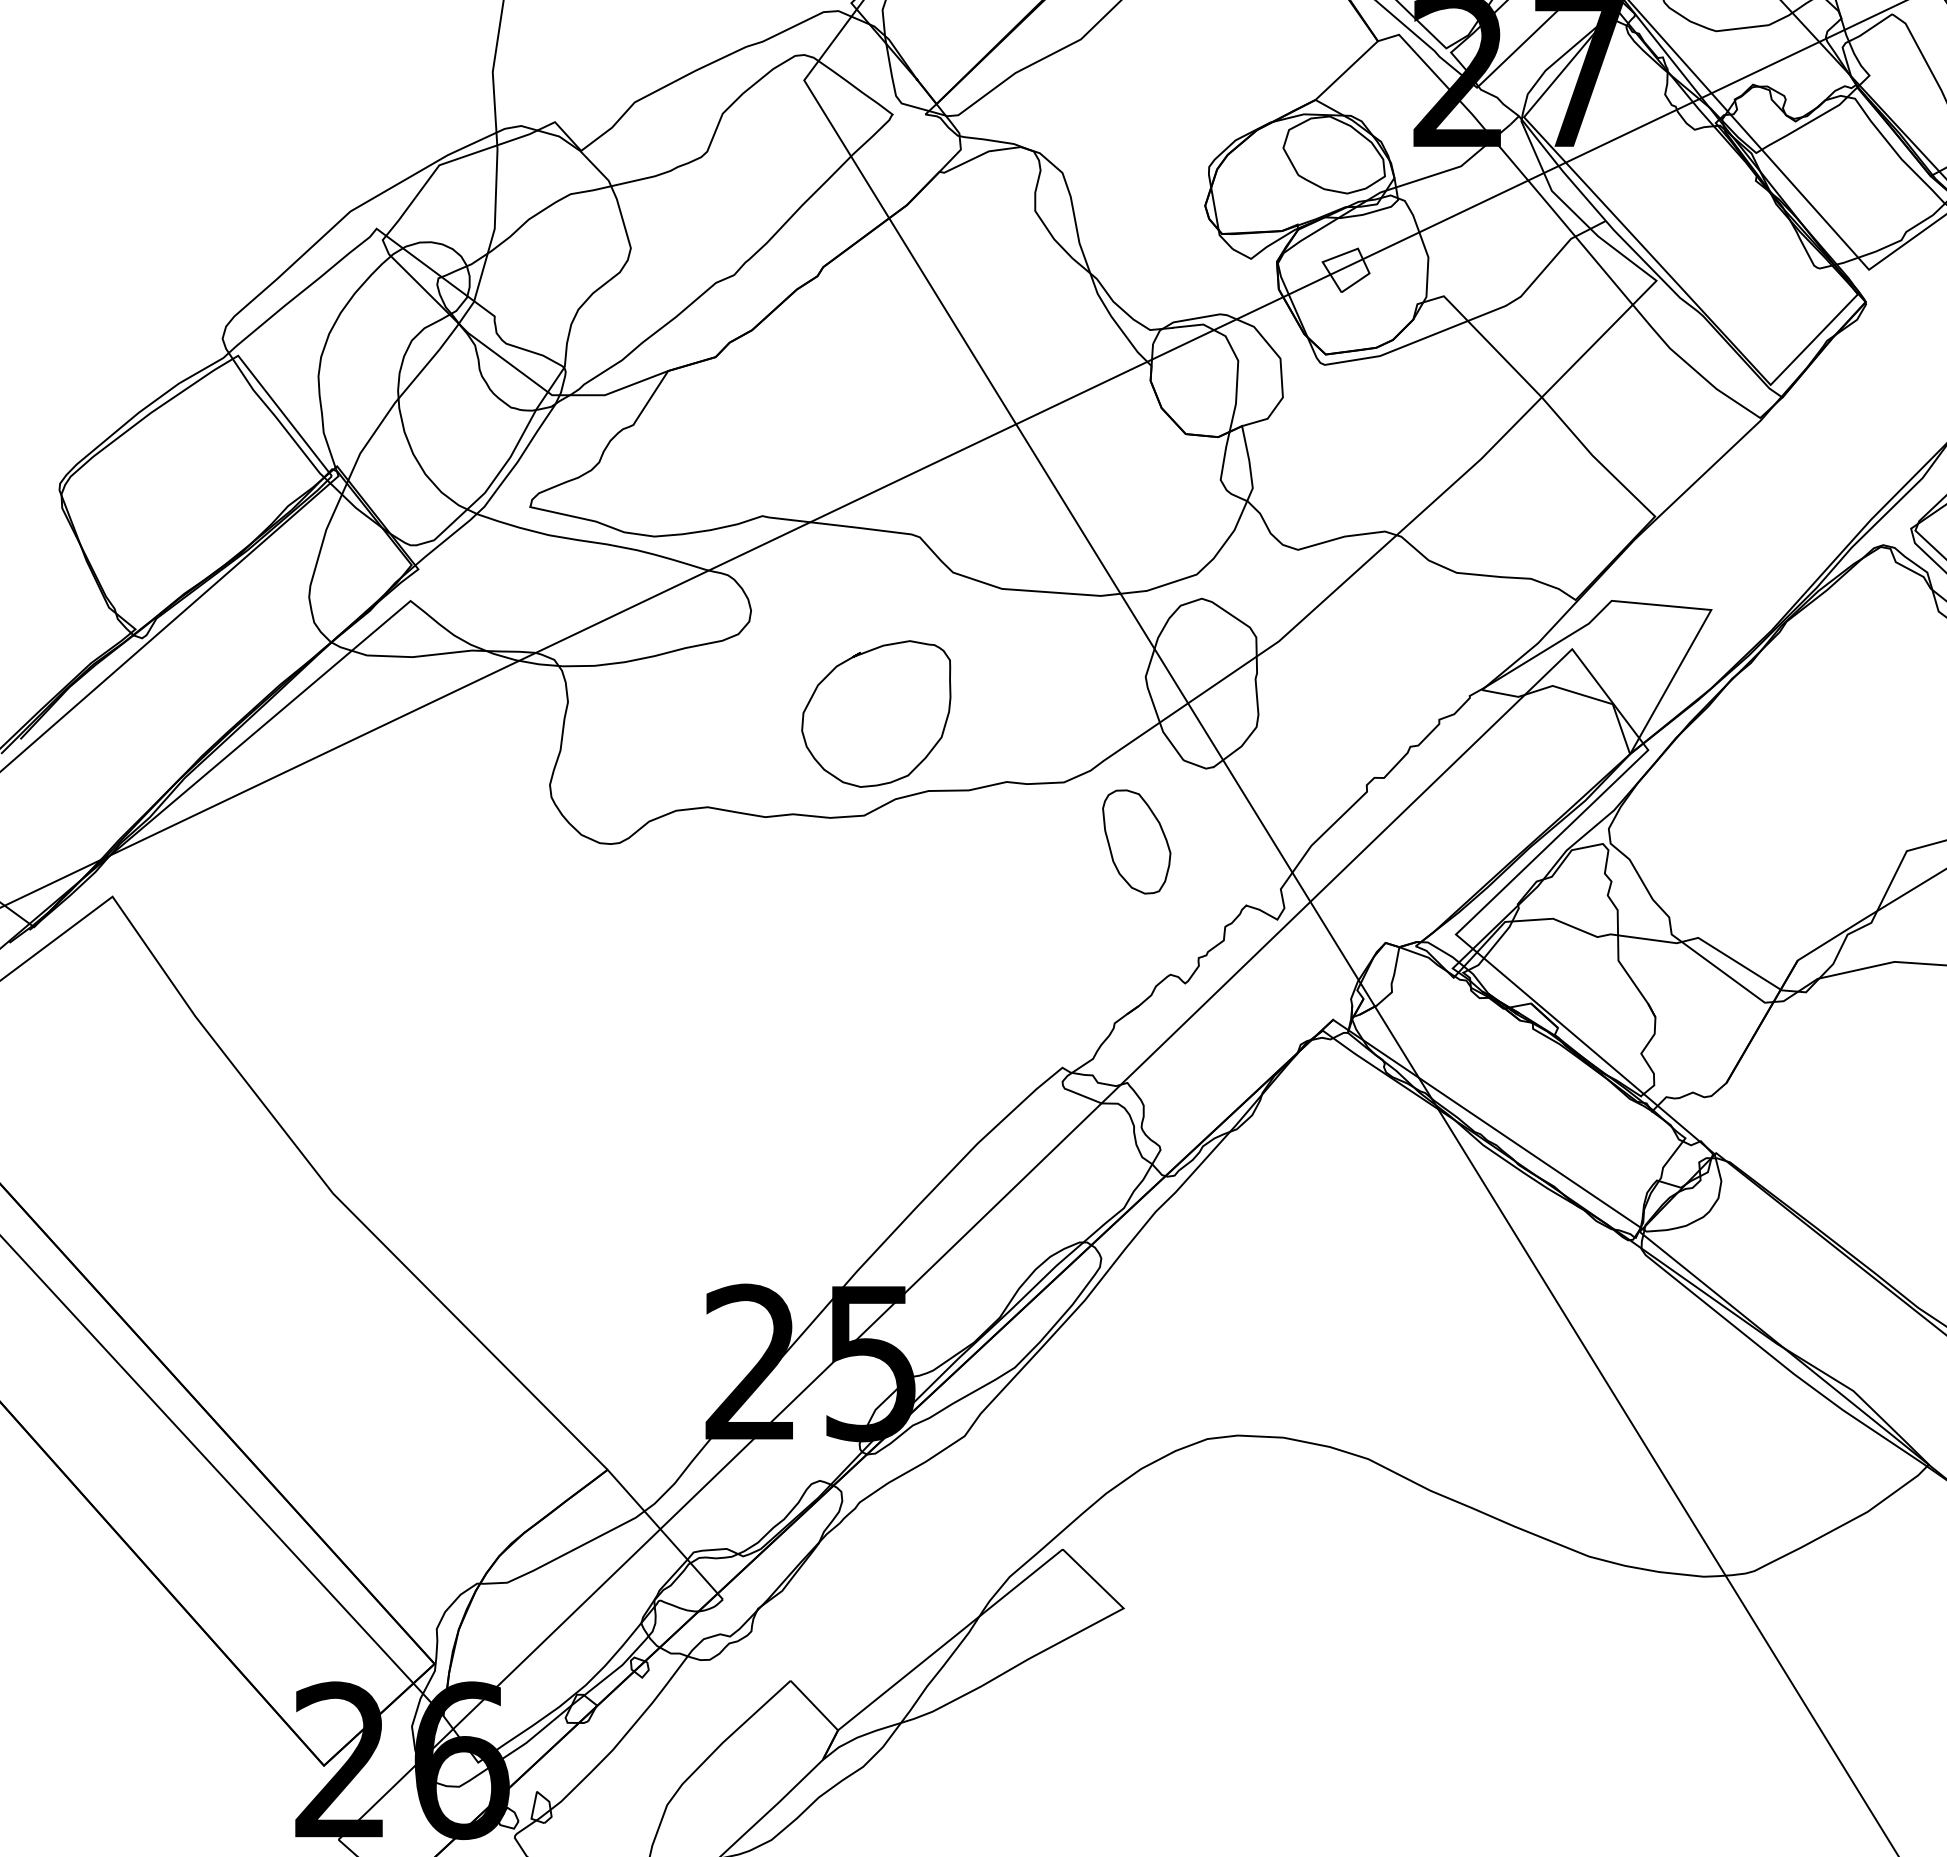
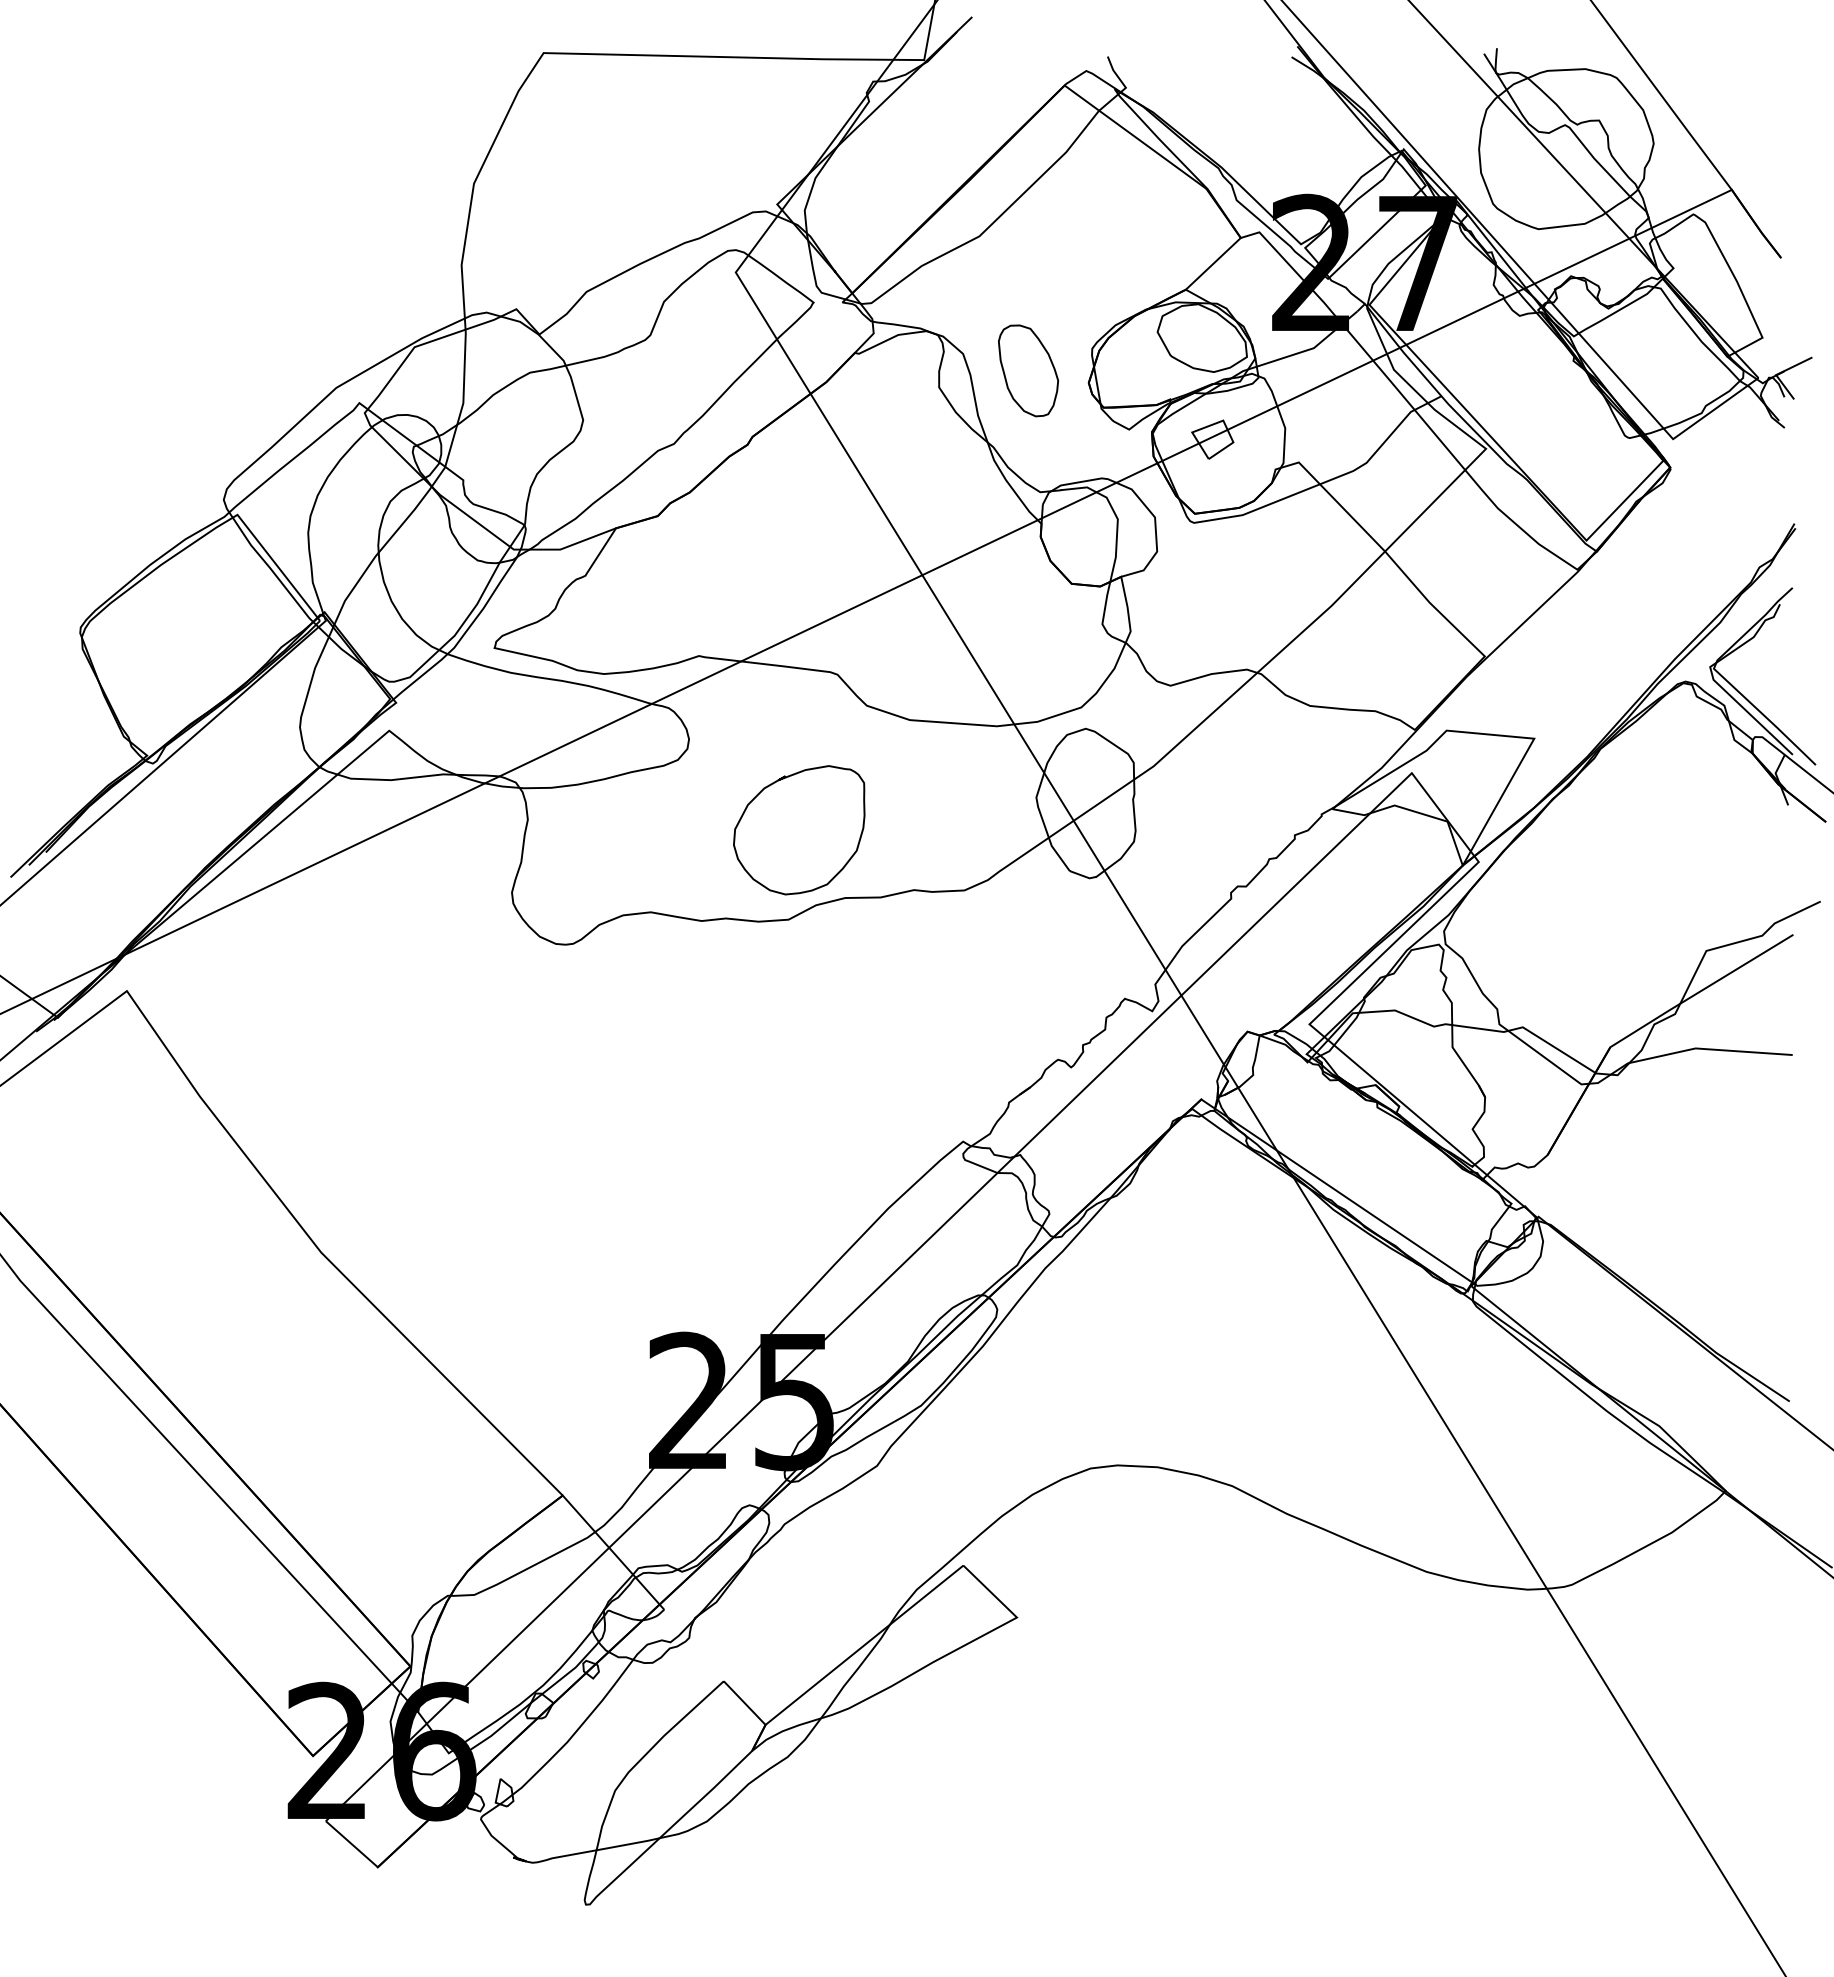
part: (1136, 841) -> (1028, 370), moved

